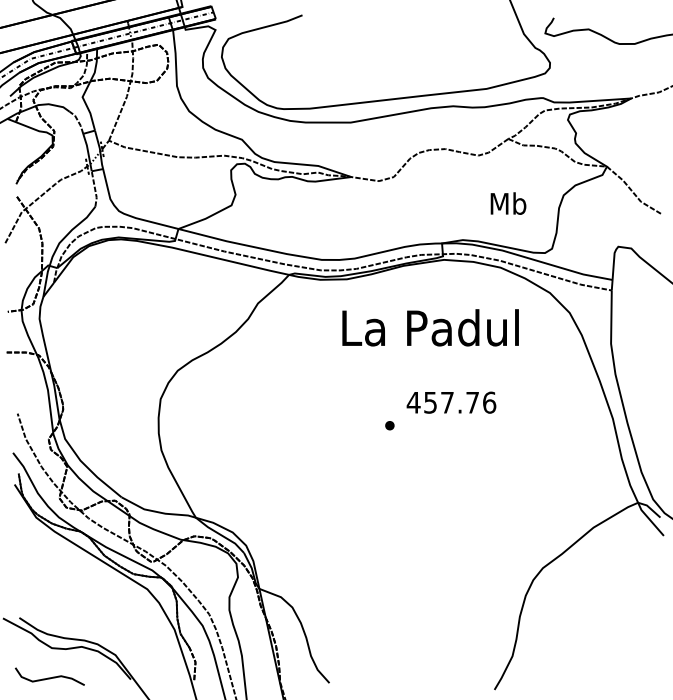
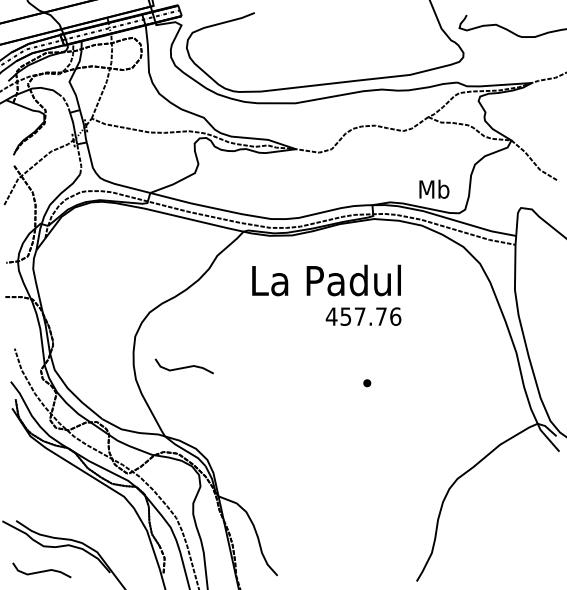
text: (508, 203) -> (434, 189), moved
text: (430, 327) -> (326, 280), moved
text: (451, 402) -> (363, 316), moved
part: (389, 425) -> (366, 383), moved
curve: (218, 435) -> (184, 367), added

